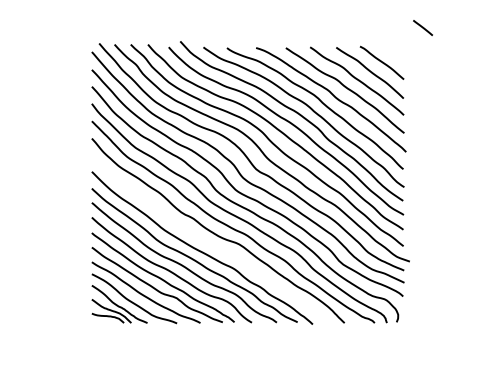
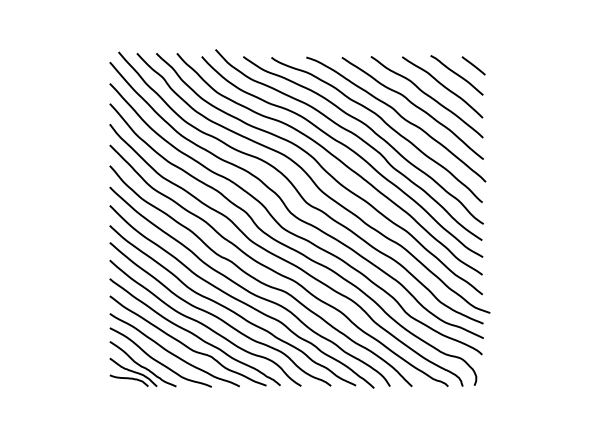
line: (422, 27) -> (473, 65), moved
curve: (206, 241) -> (246, 288), added

